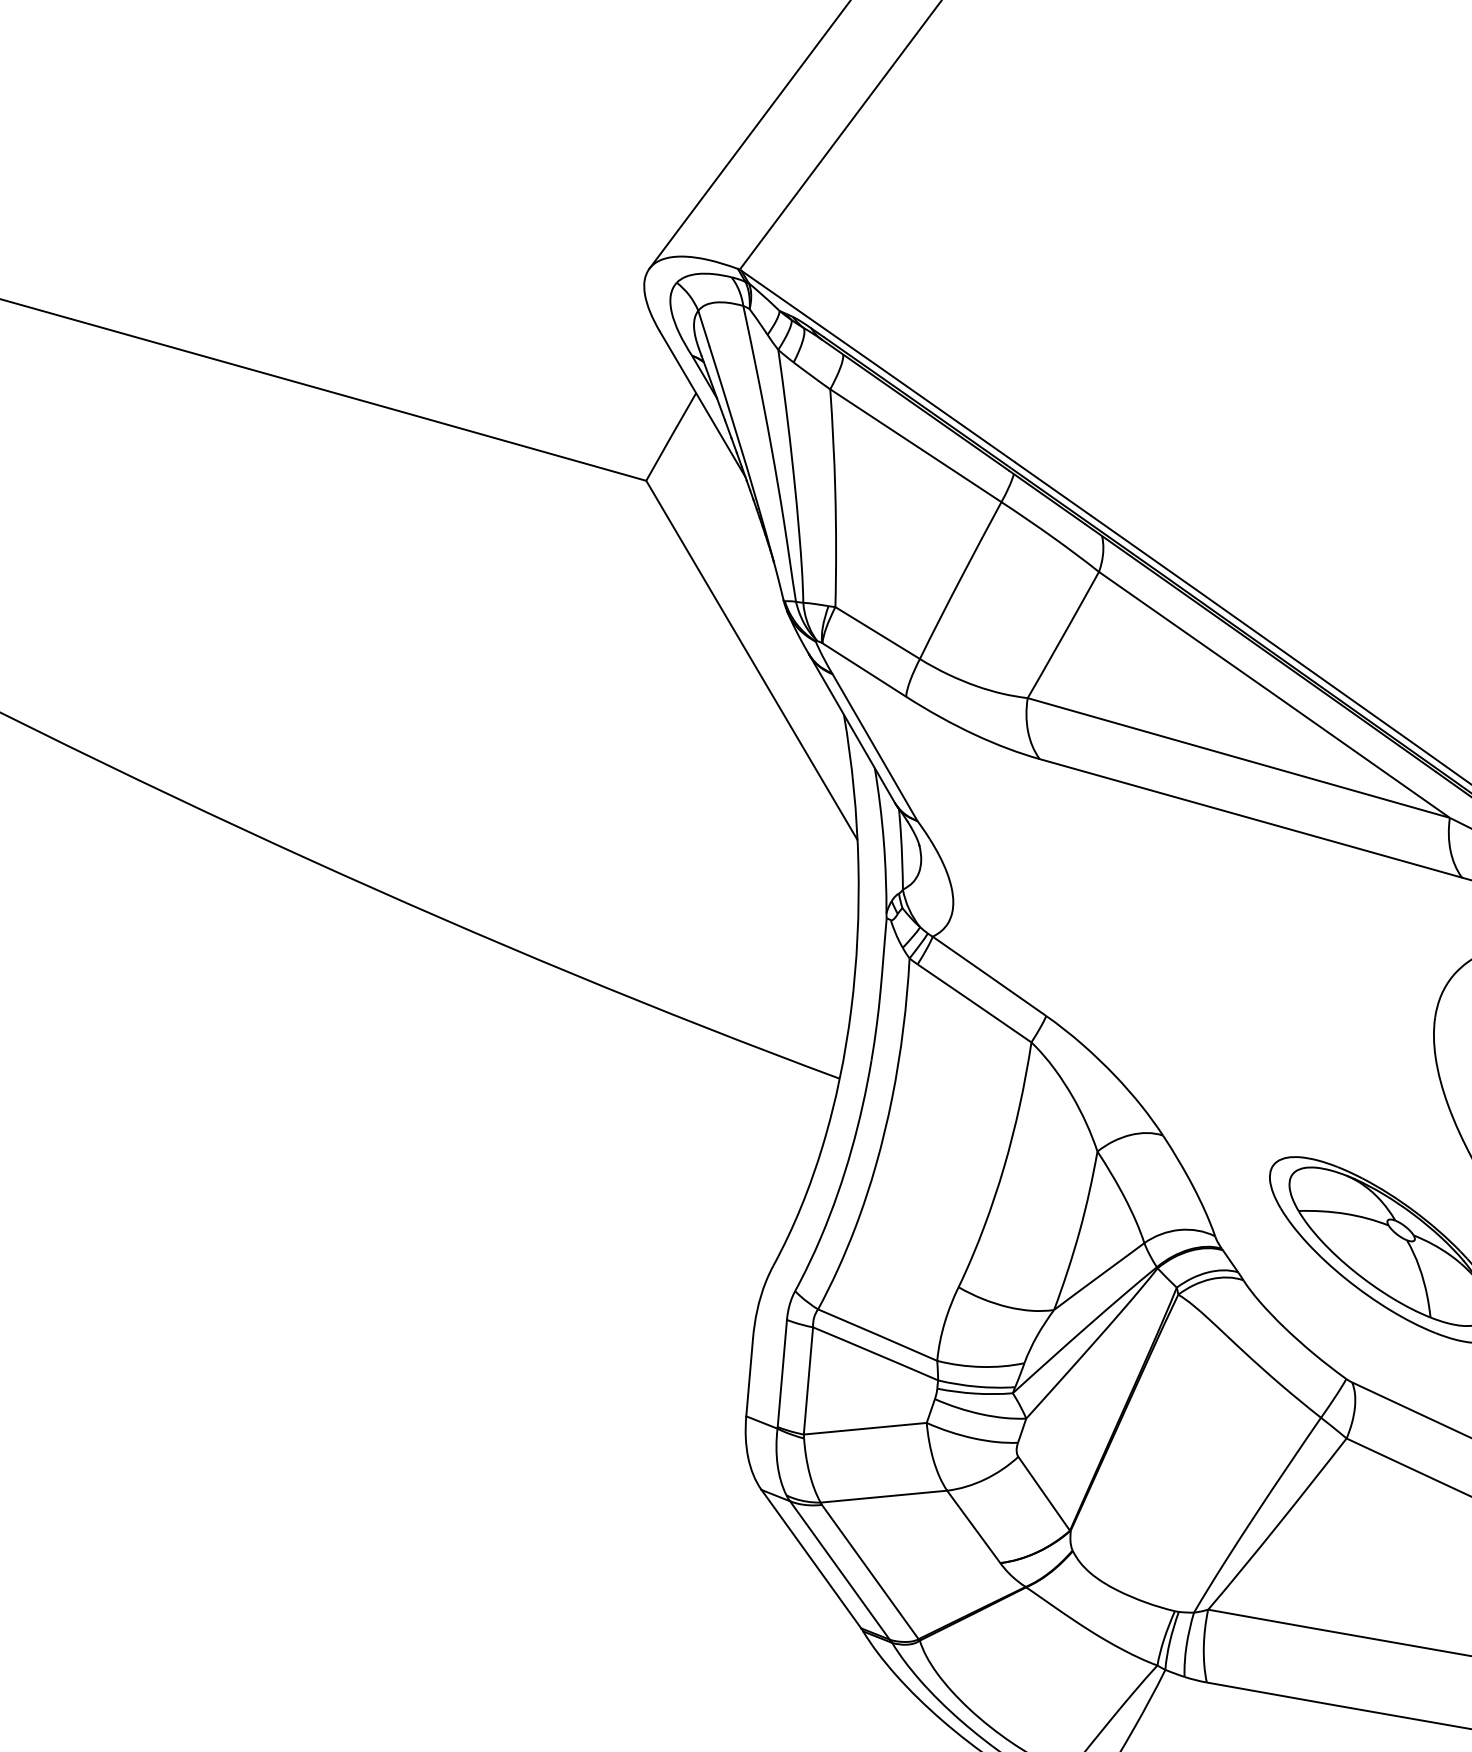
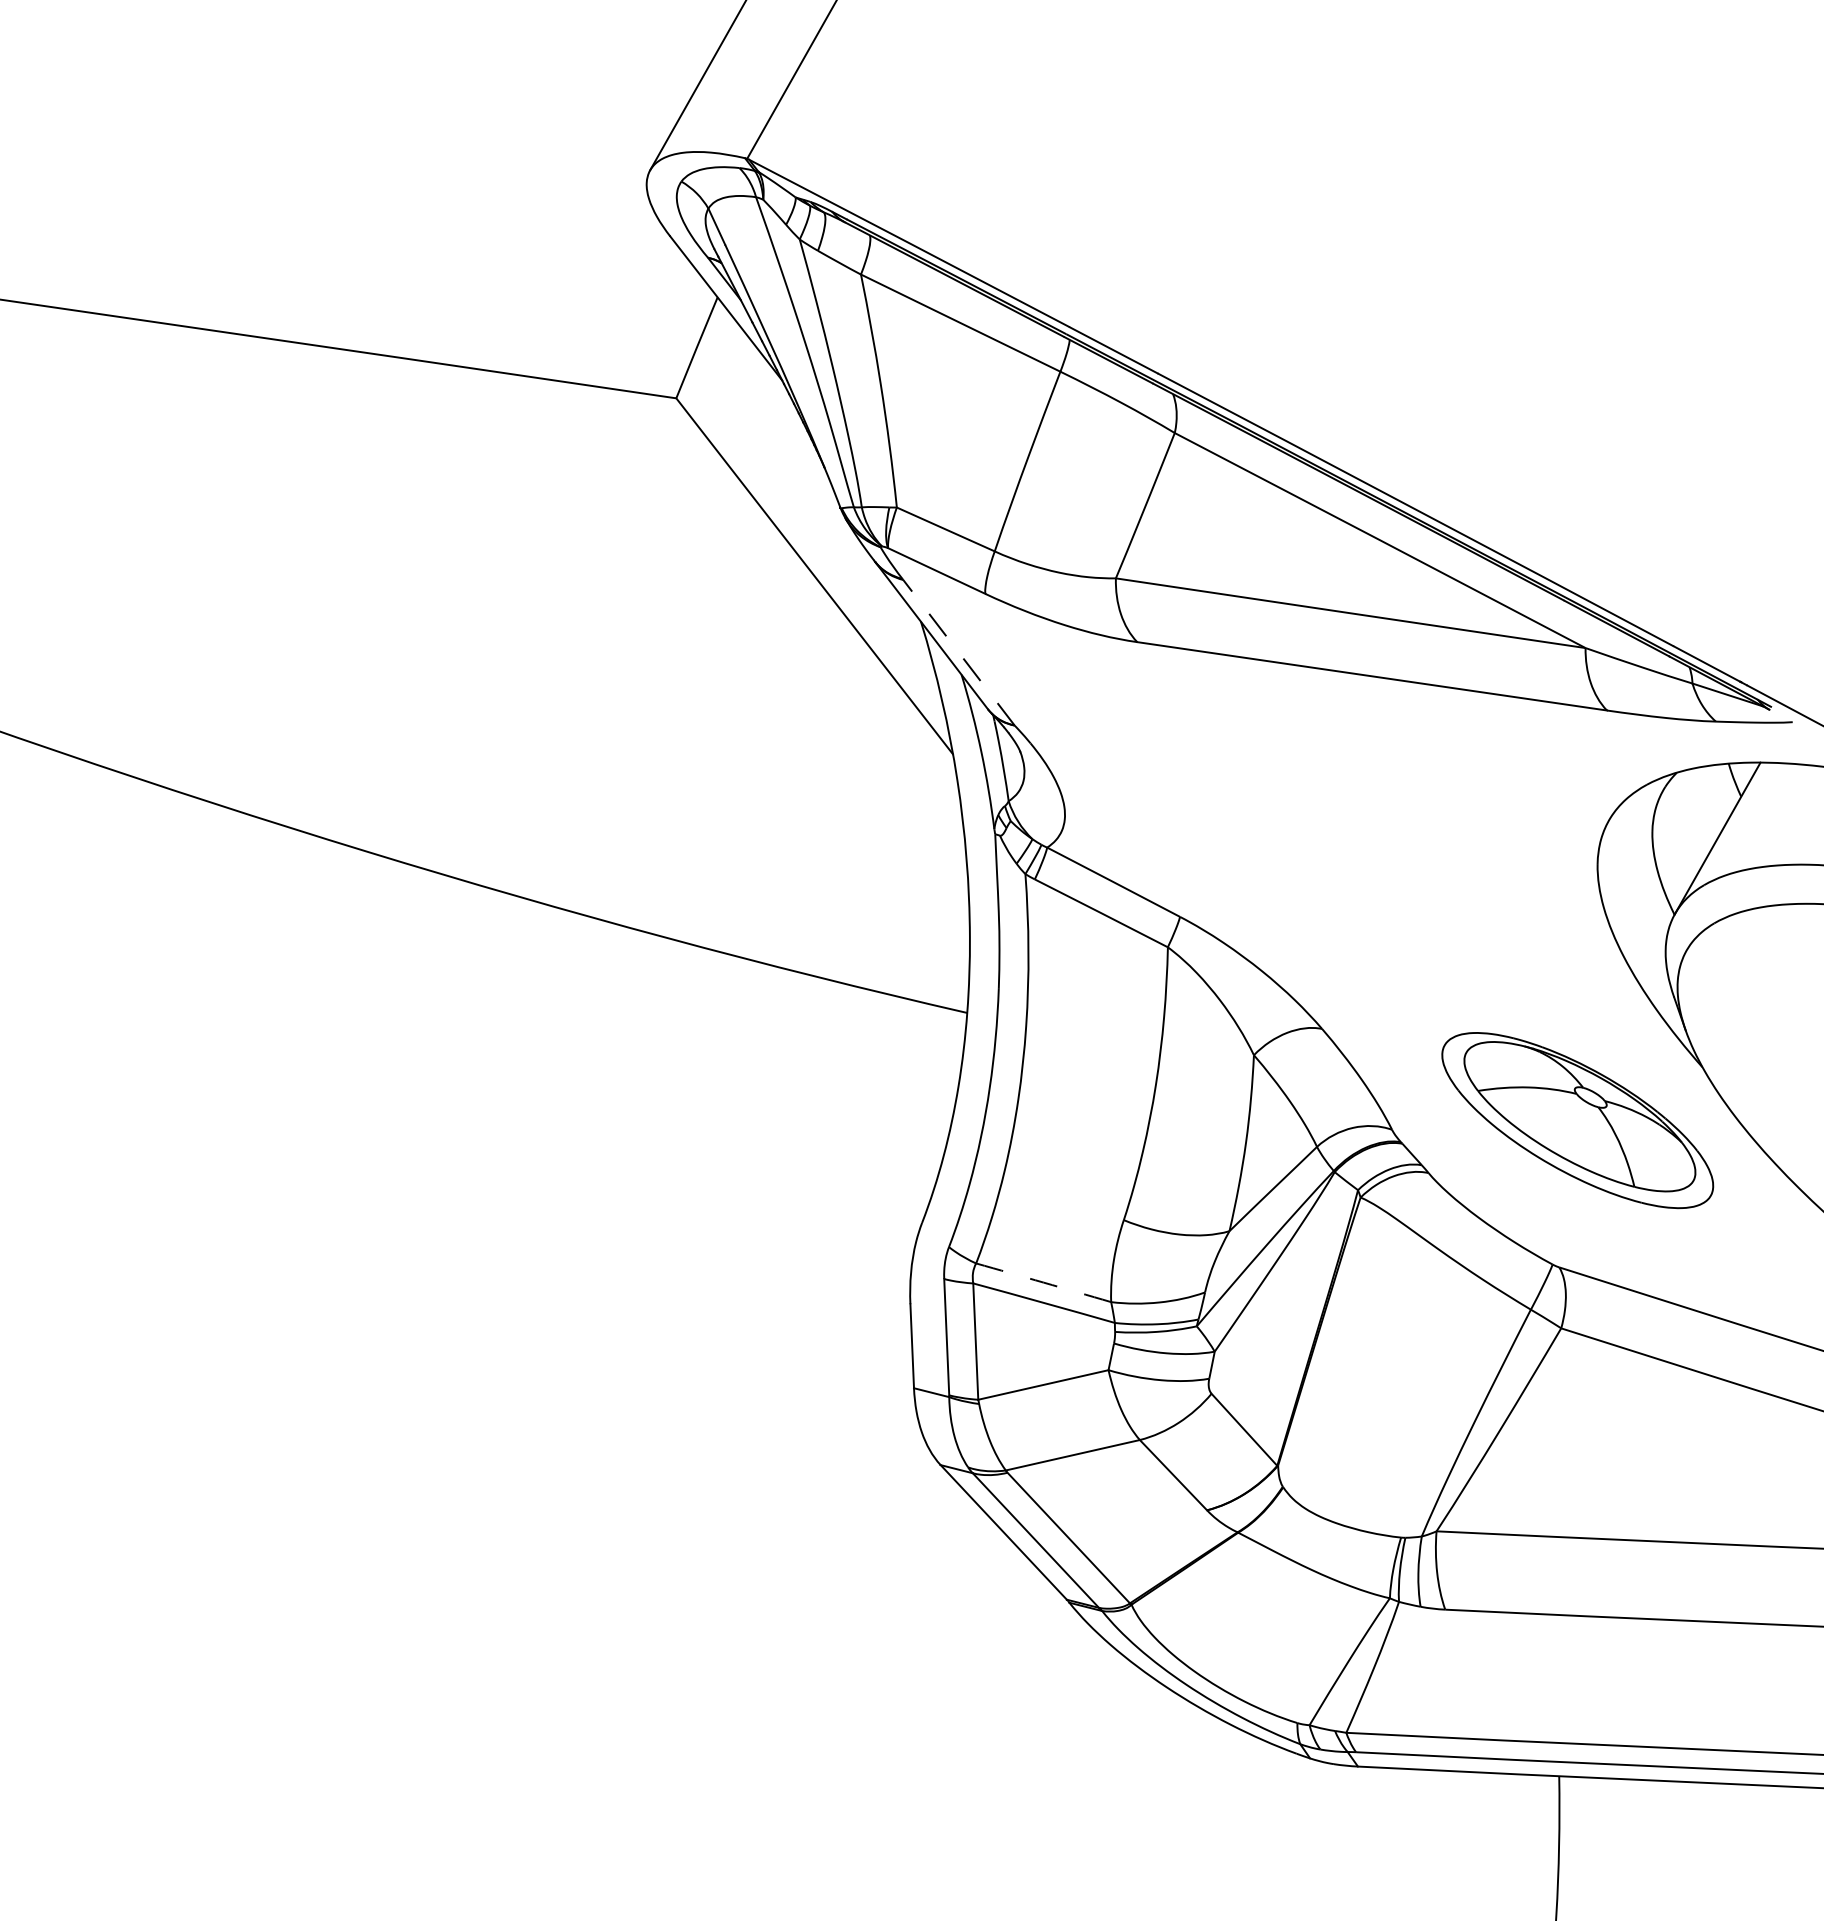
line: (874, 747) -> (958, 652), solid -> dashed
arc: (877, 1334) -> (1043, 1282), solid -> dashed

